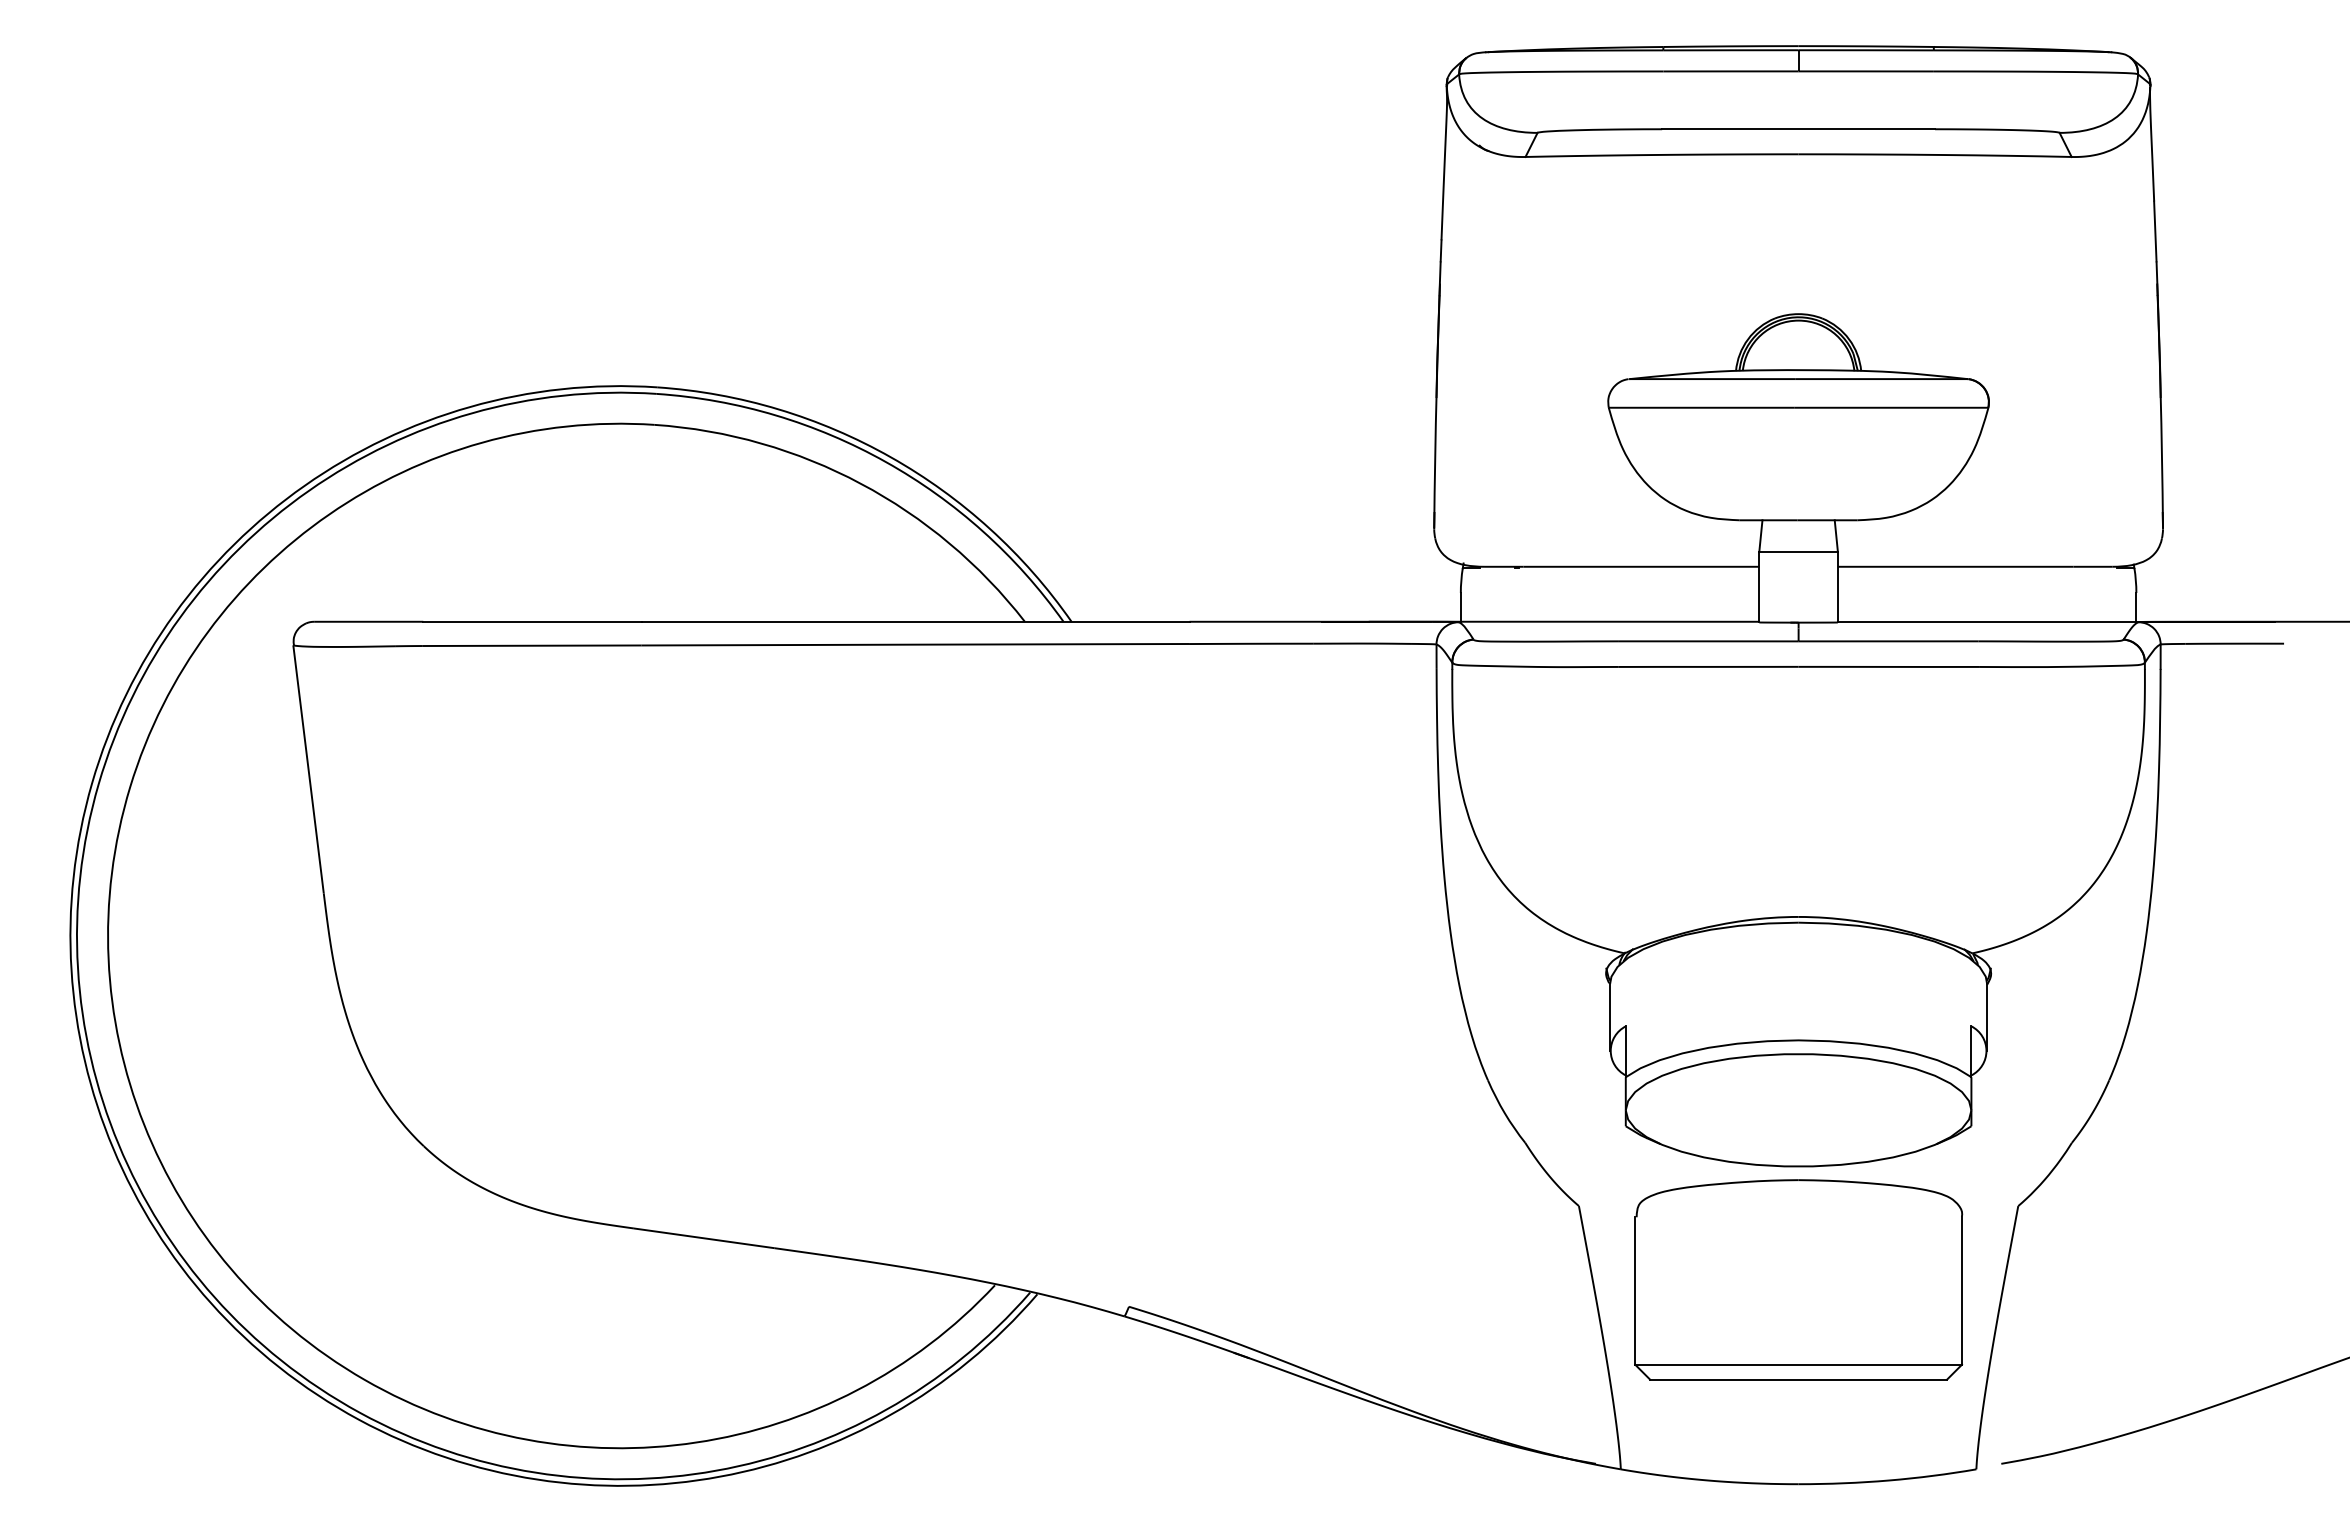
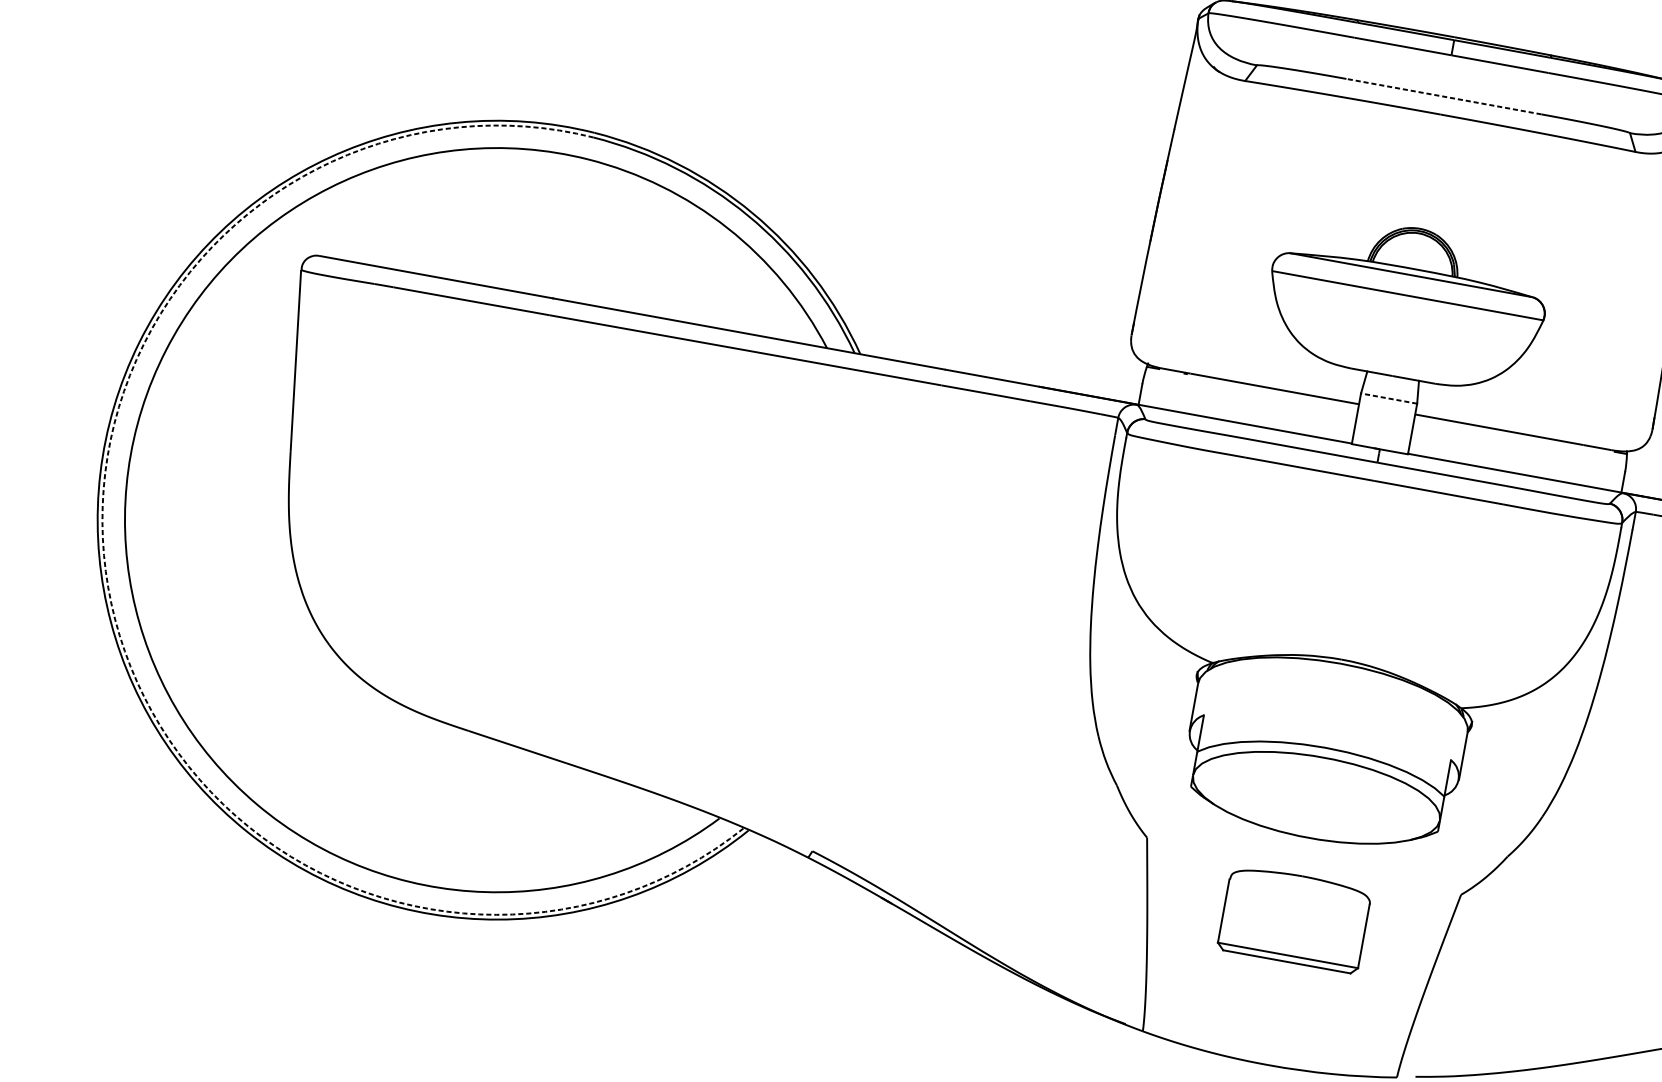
line: (1798, 129) -> (1443, 96), solid -> dashed
line: (1798, 551) -> (1389, 398), solid -> dashed
arc: (118, 1144) -> (111, 604), solid -> dashed
part: (1798, 1279) -> (1294, 918), size x0.6

